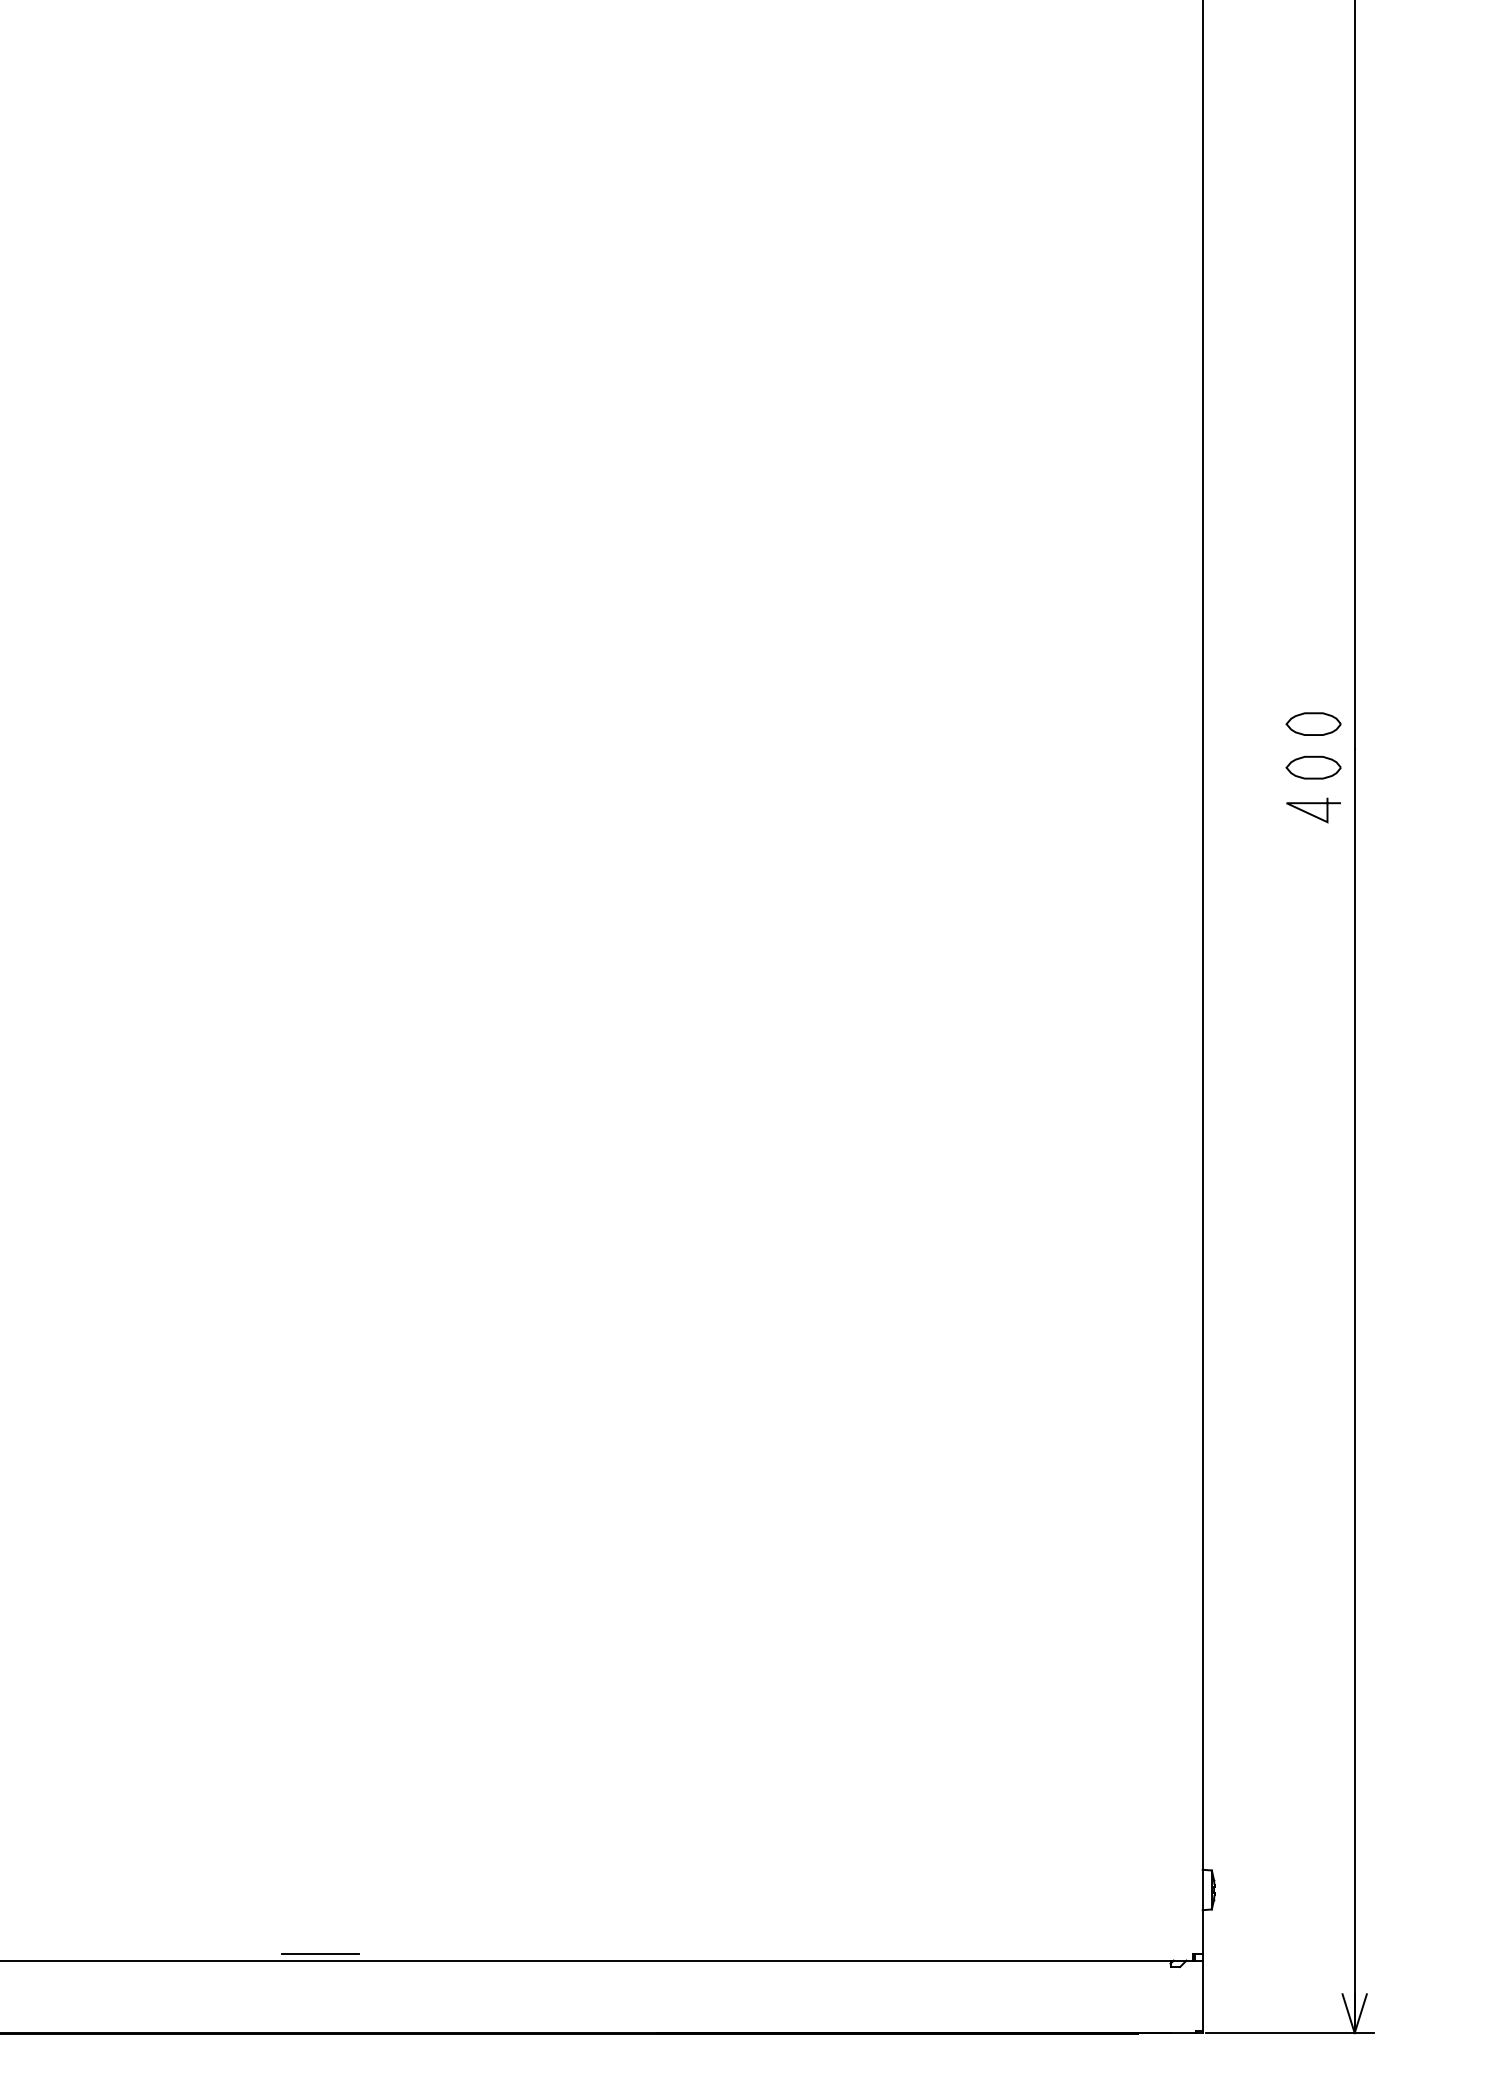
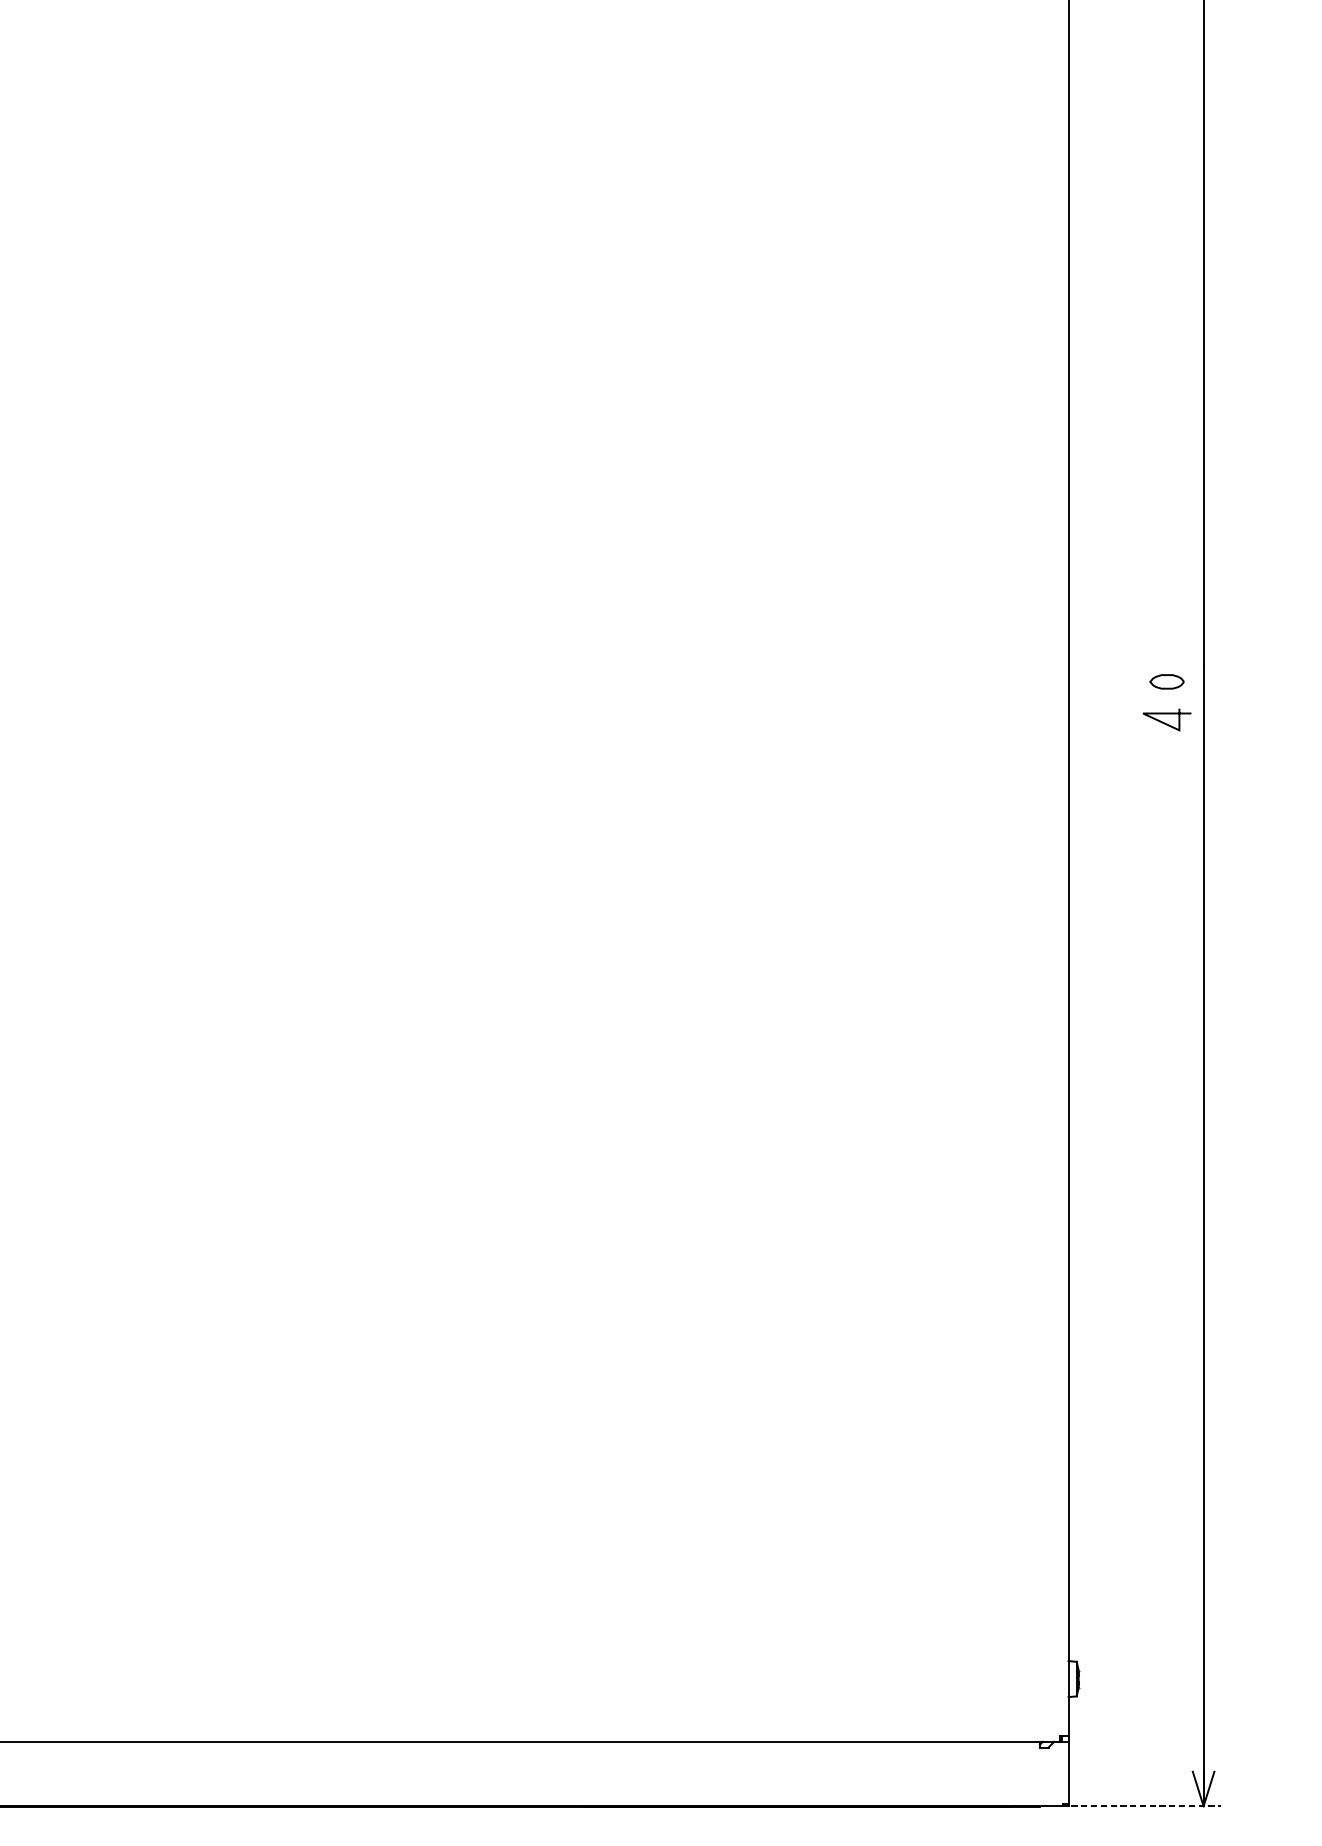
part: (1313, 723) -> (1167, 642), removed
part: (1313, 767) -> (1167, 681), size x0.7
line: (319, 1954) -> (283, 1736), removed
line: (1290, 2033) -> (1146, 1806), solid -> dashed

